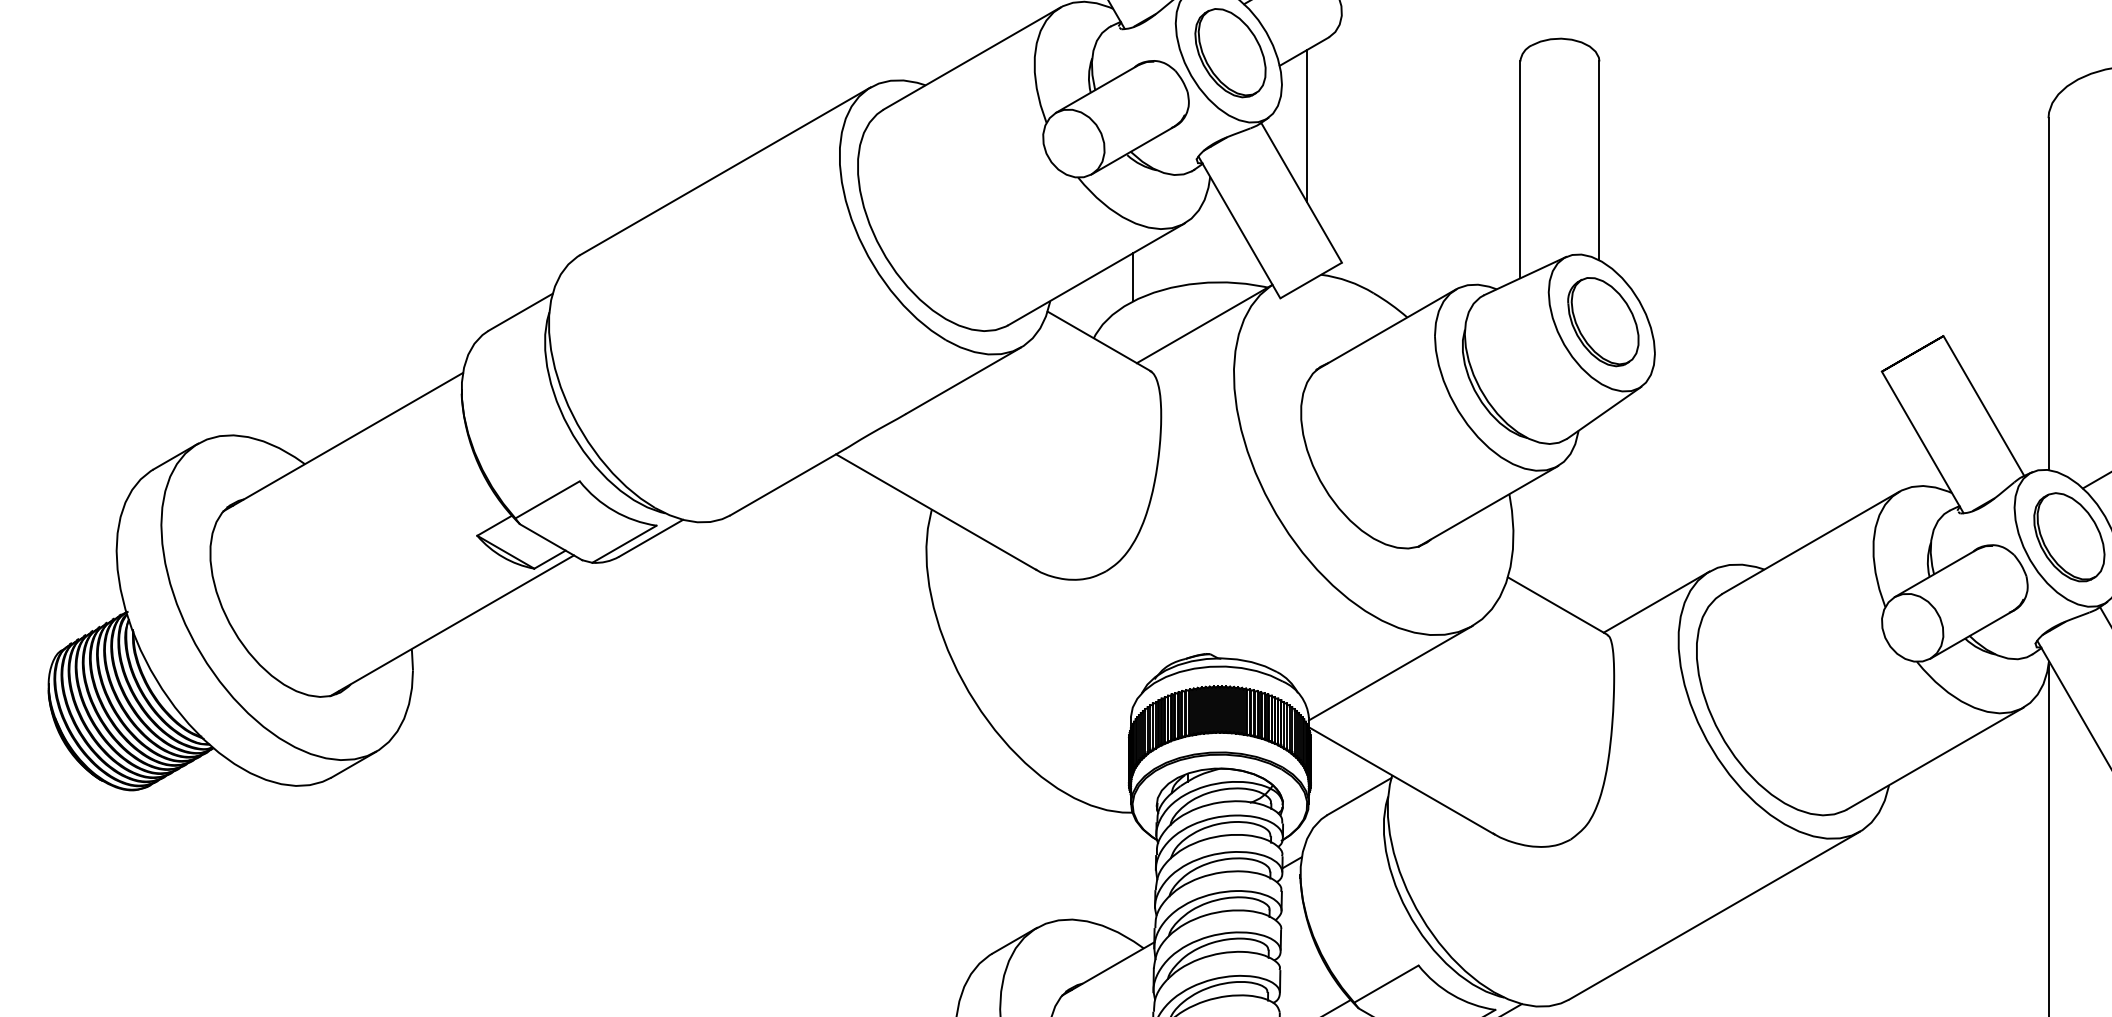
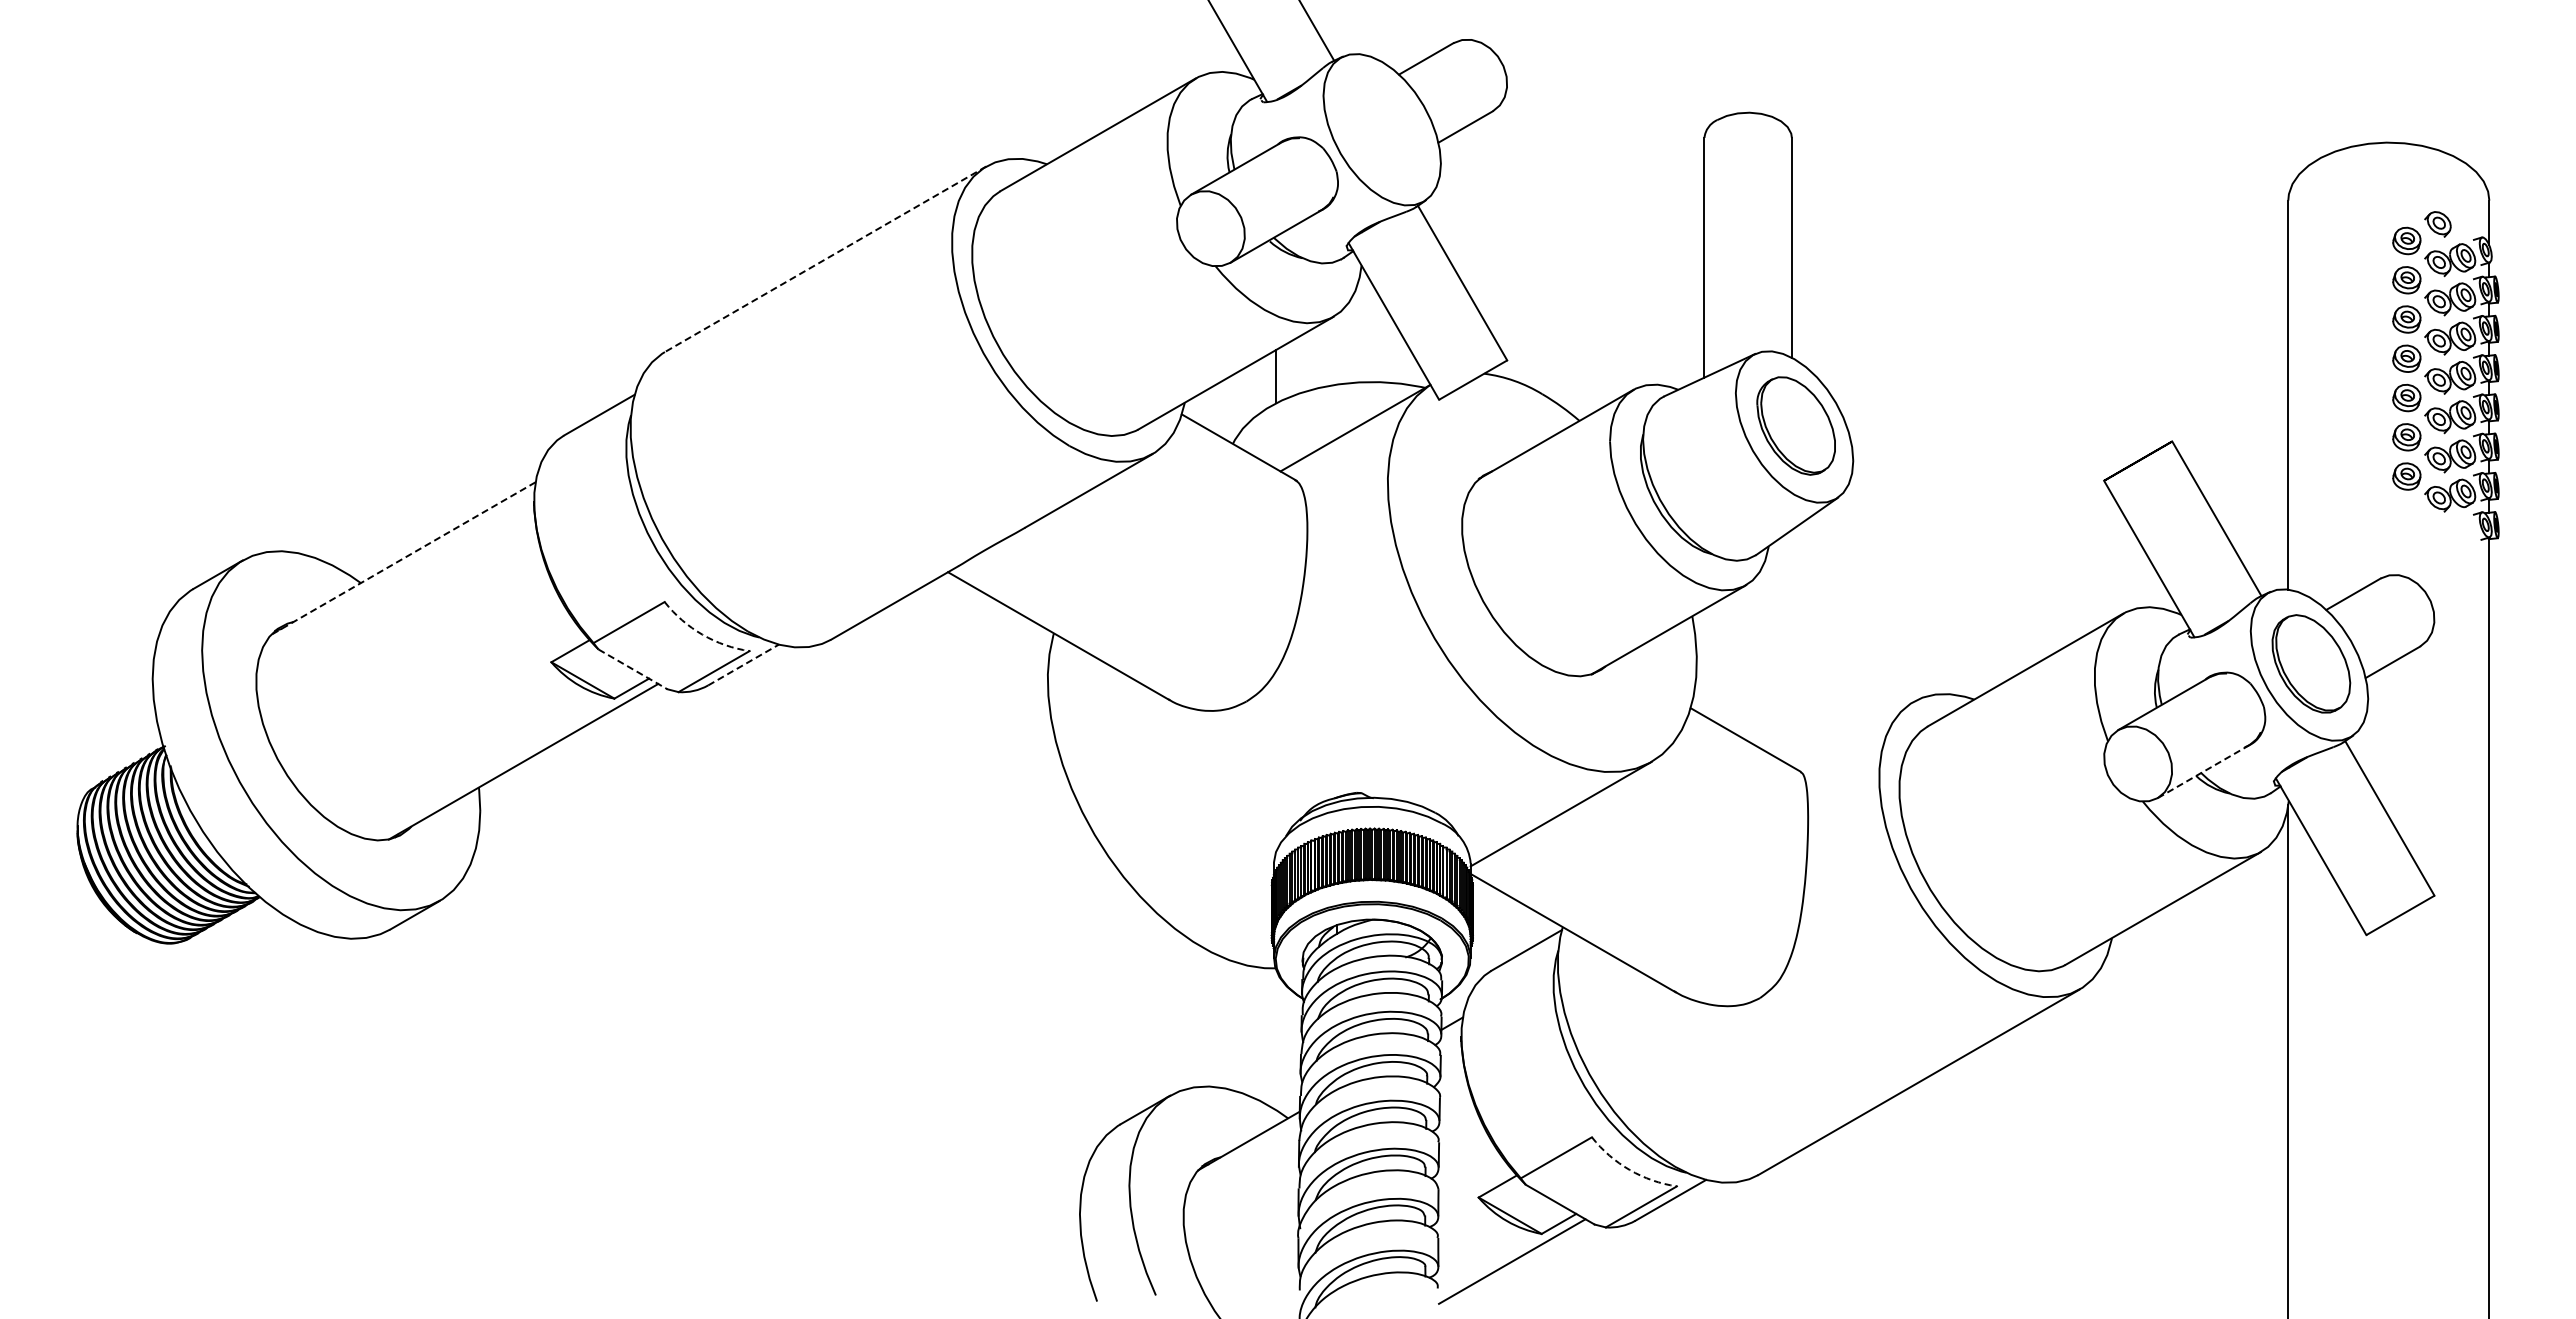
part: (1230, 52) -> (1383, 128), removed
line: (1306, 126) -> (1468, 209), removed
line: (725, 171) -> (825, 259), solid -> dashed
line: (343, 441) -> (403, 558), solid -> dashed
arc: (614, 510) -> (702, 634), solid -> dashed
line: (651, 538) -> (743, 665), solid -> dashed
line: (550, 542) -> (632, 669), solid -> dashed
line: (1656, 602) -> (1854, 735), removed
line: (1972, 634) -> (2204, 771), solid -> dashed
arc: (1452, 994) -> (1629, 1169), solid -> dashed

